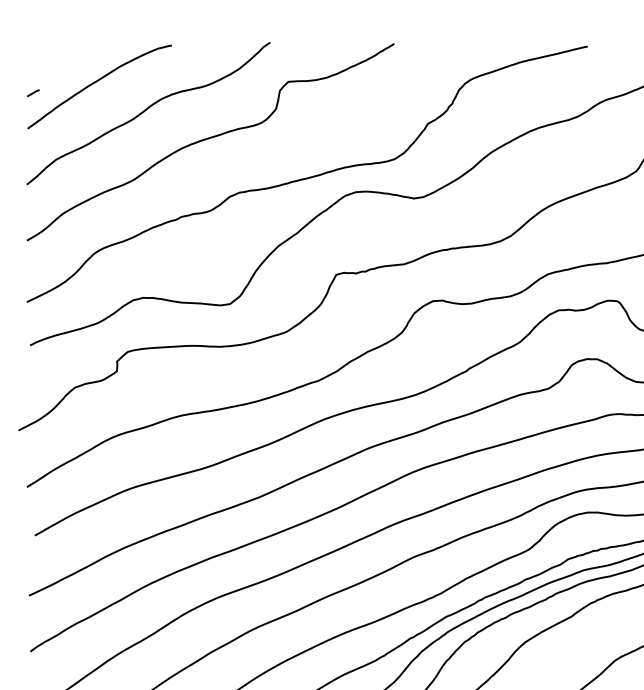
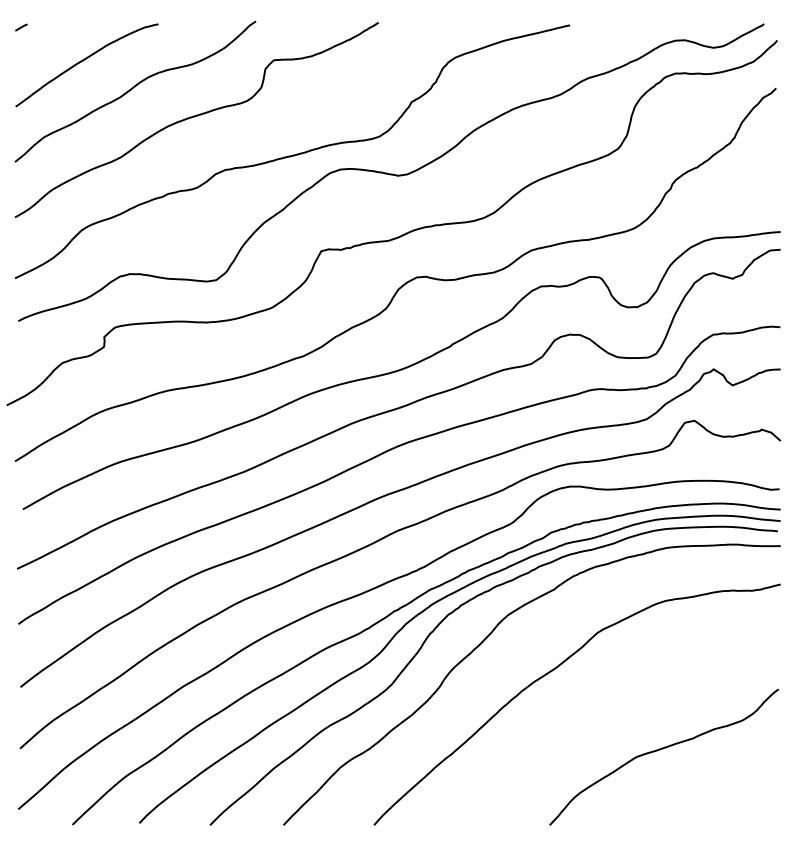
line: (33, 93) -> (21, 27), moved

